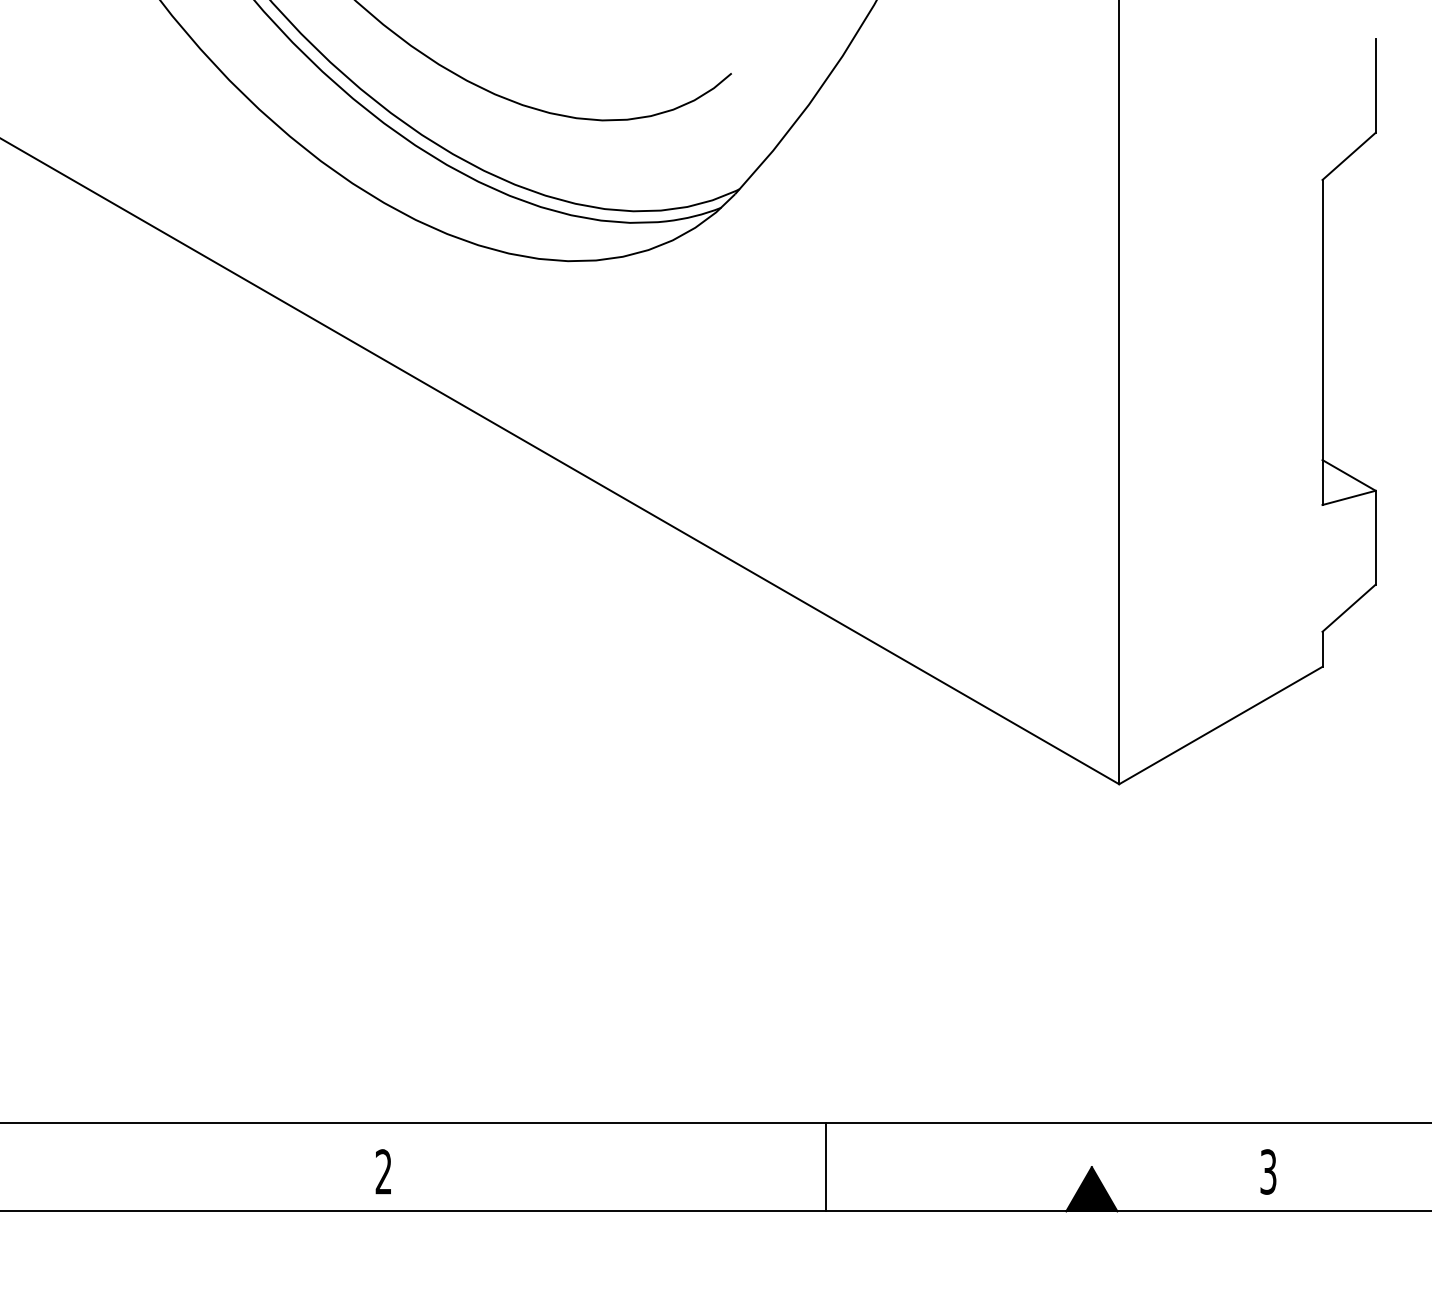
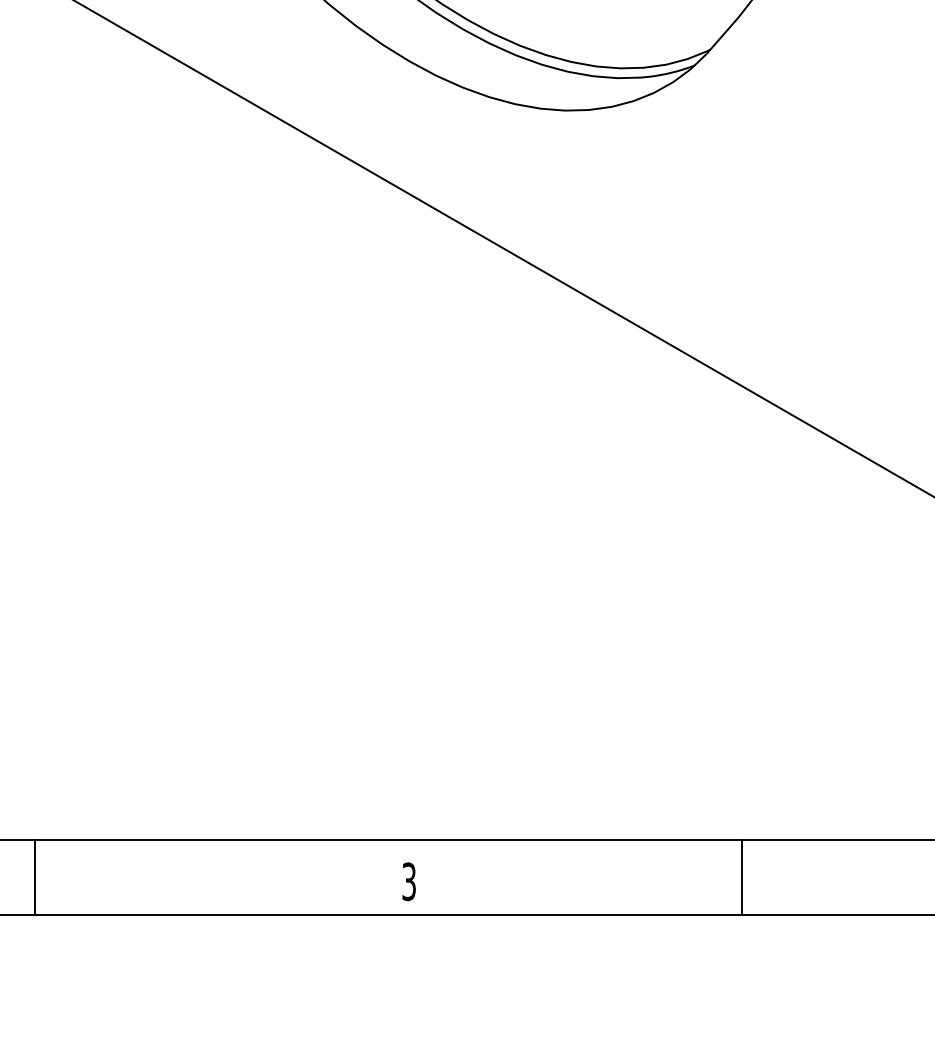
line: (826, 1166) -> (741, 877), moved
text: (383, 1171) -> (408, 881), 2 -> 3

